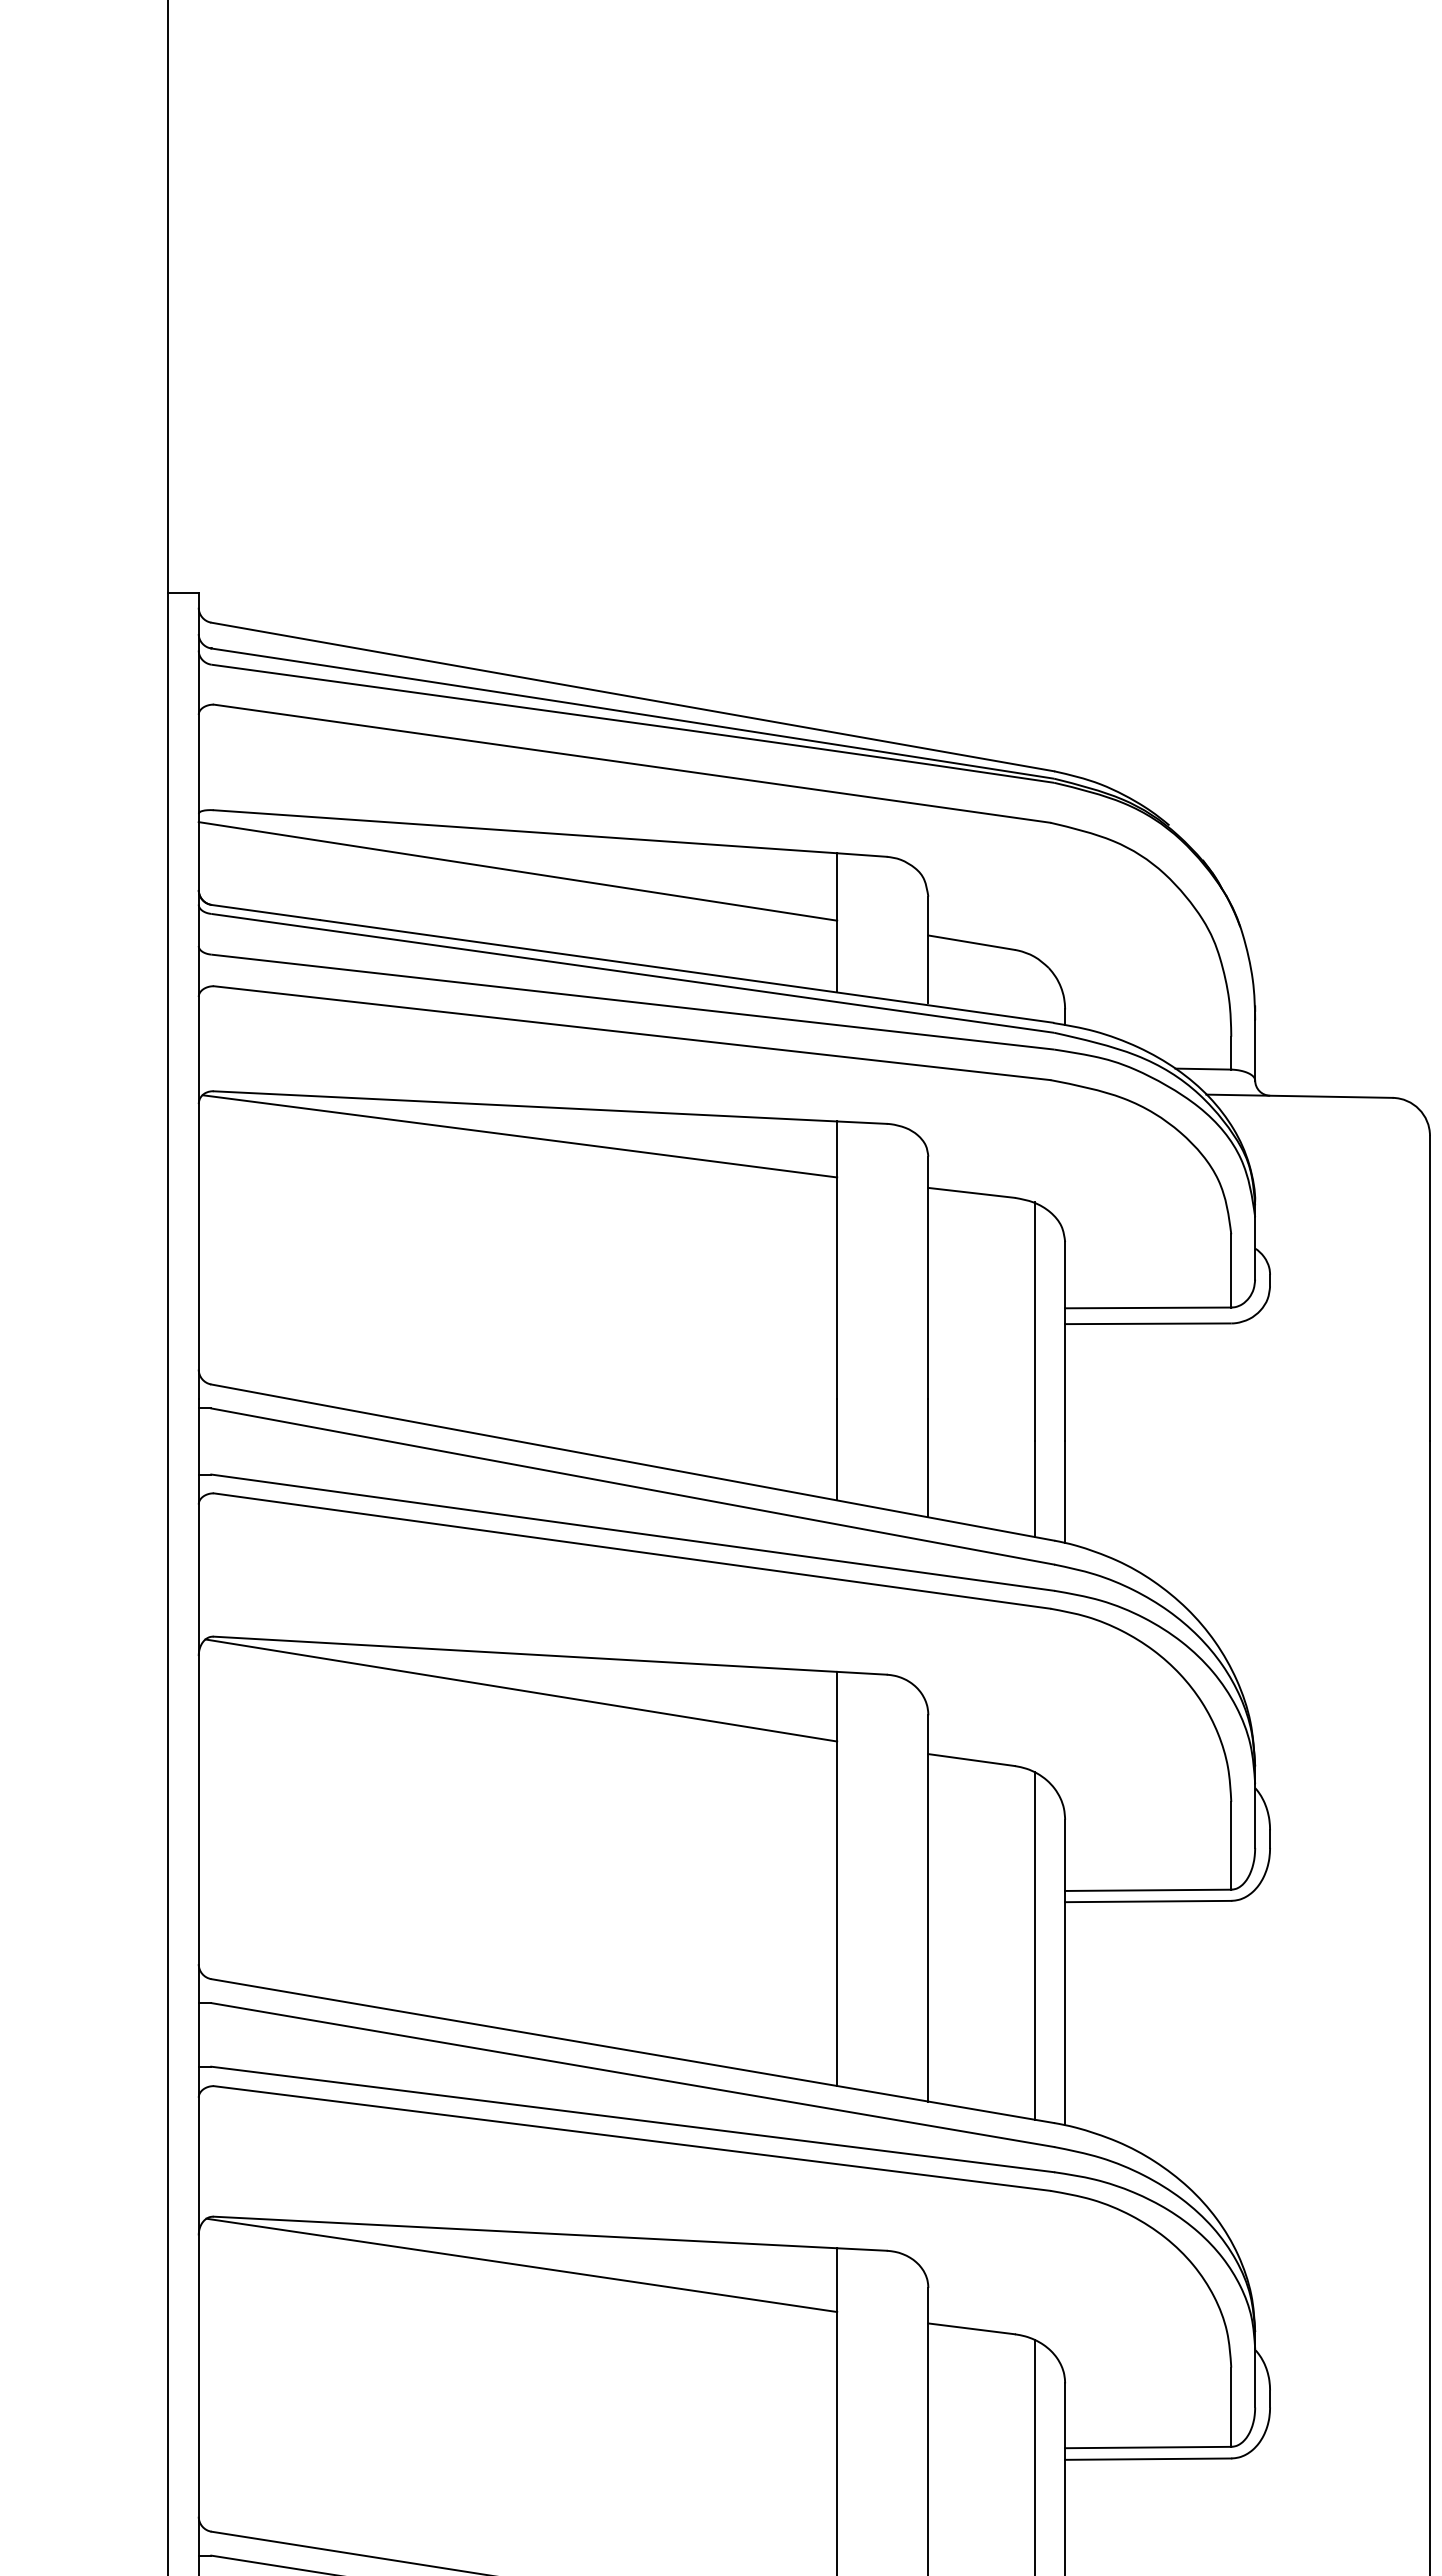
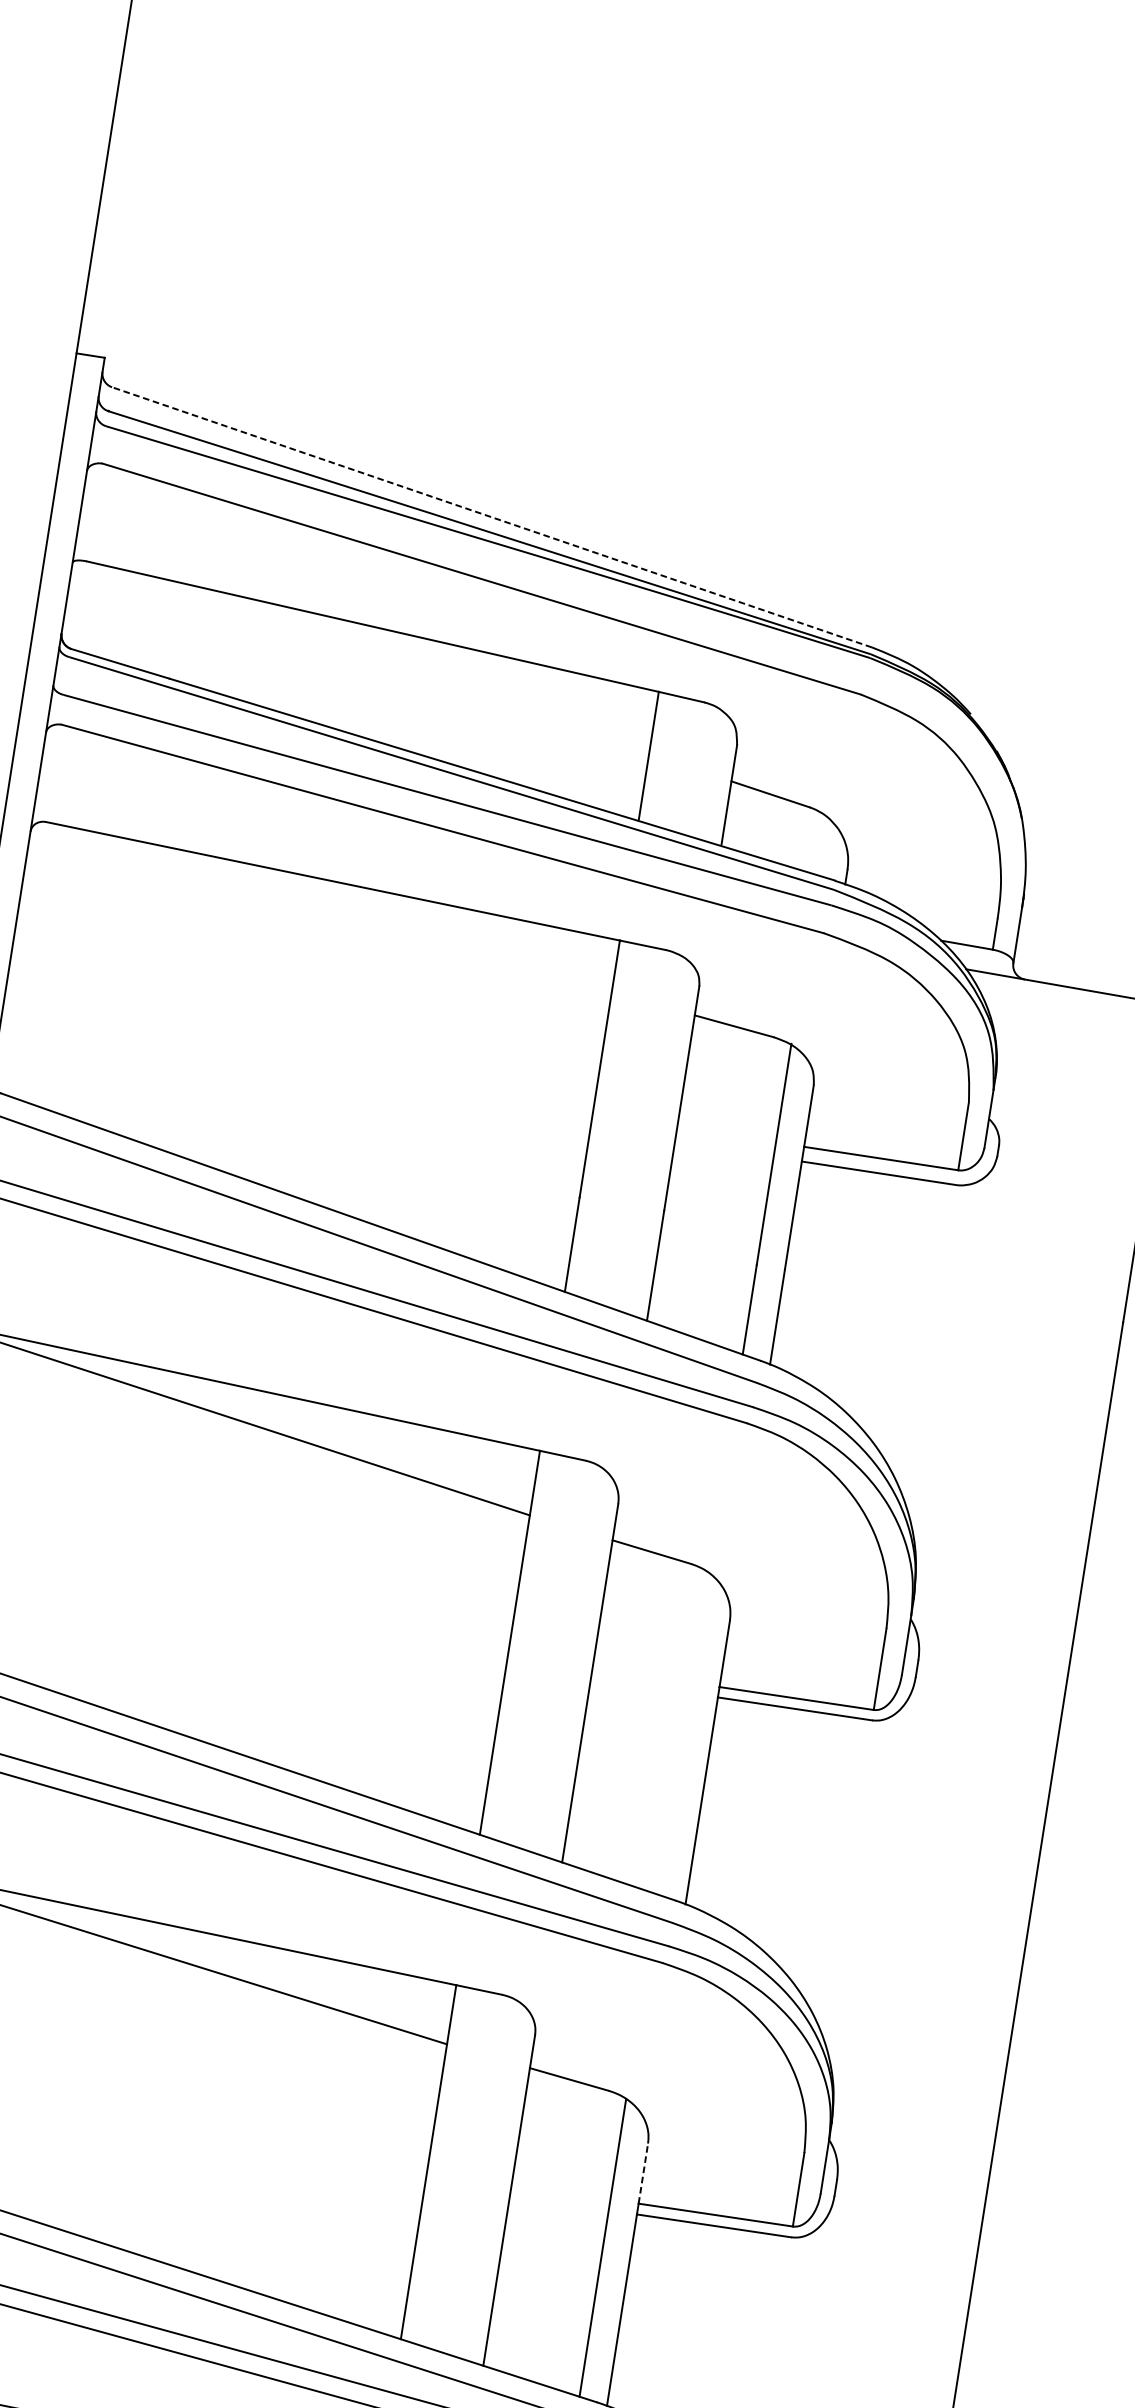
line: (632, 696) -> (491, 516), solid -> dashed
line: (517, 871) -> (359, 662), removed
line: (519, 1136) -> (323, 908), removed
line: (1034, 1945) -> (683, 1733), removed
line: (1065, 2415) -> (643, 2173), solid -> dashed

